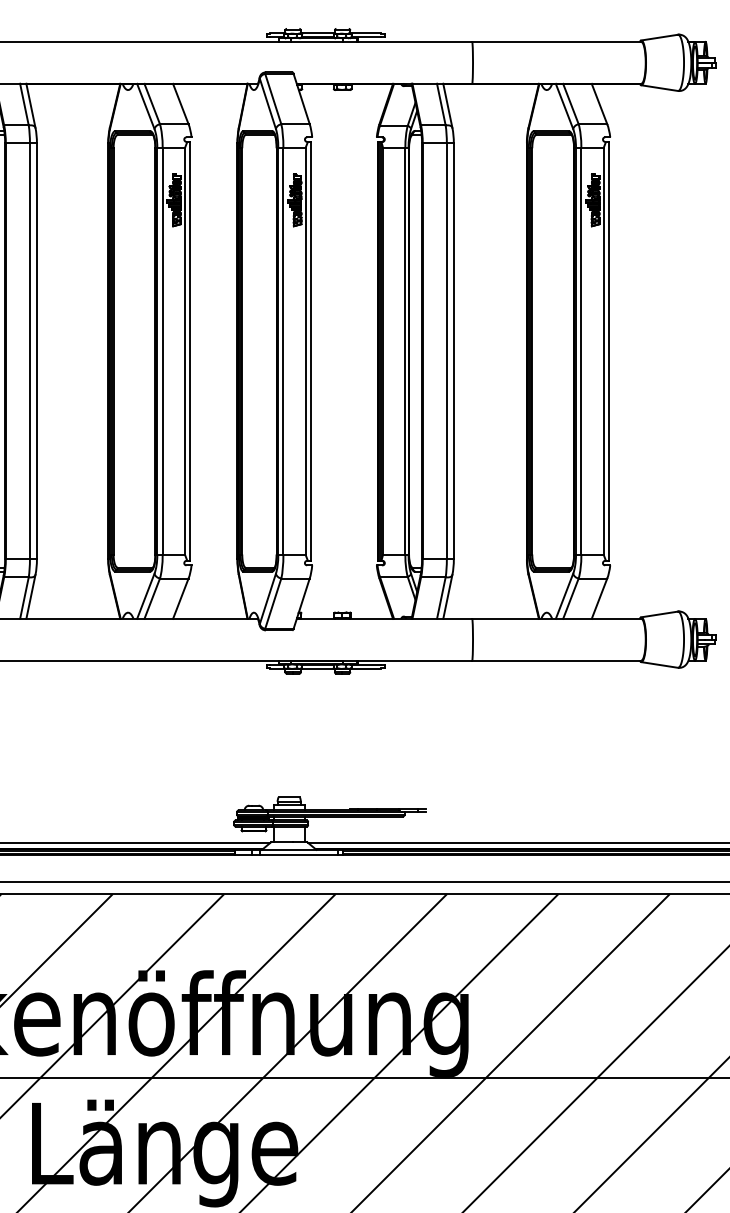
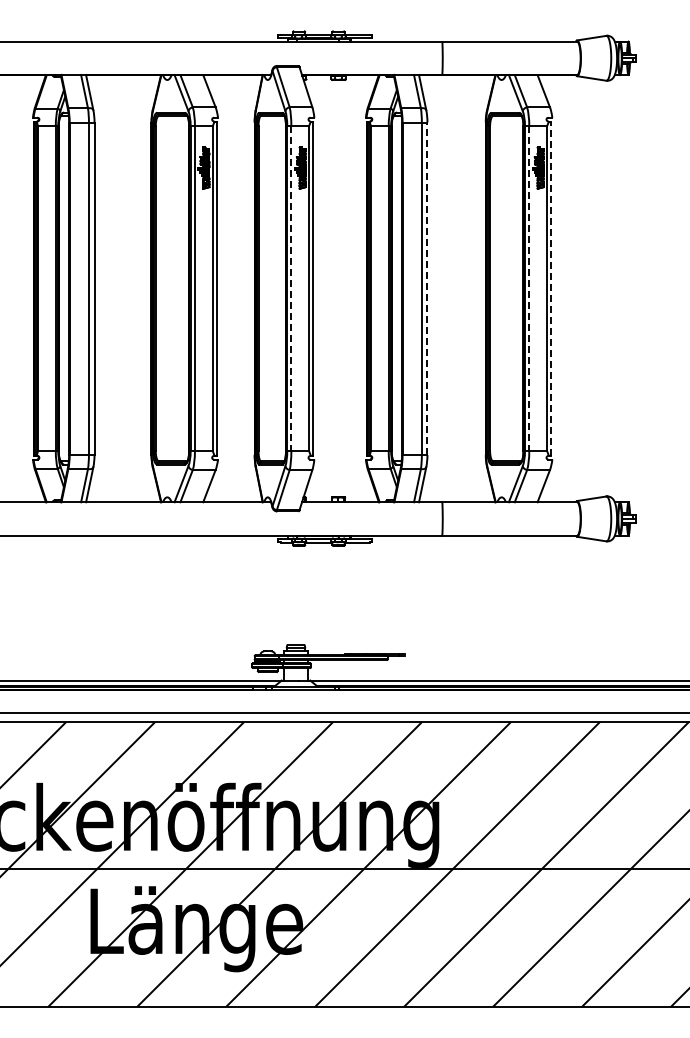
line: (283, 351) -> (291, 288), solid -> dashed
line: (453, 351) -> (427, 288), solid -> dashed
line: (581, 351) -> (529, 288), solid -> dashed
line: (609, 351) -> (551, 288), solid -> dashed

